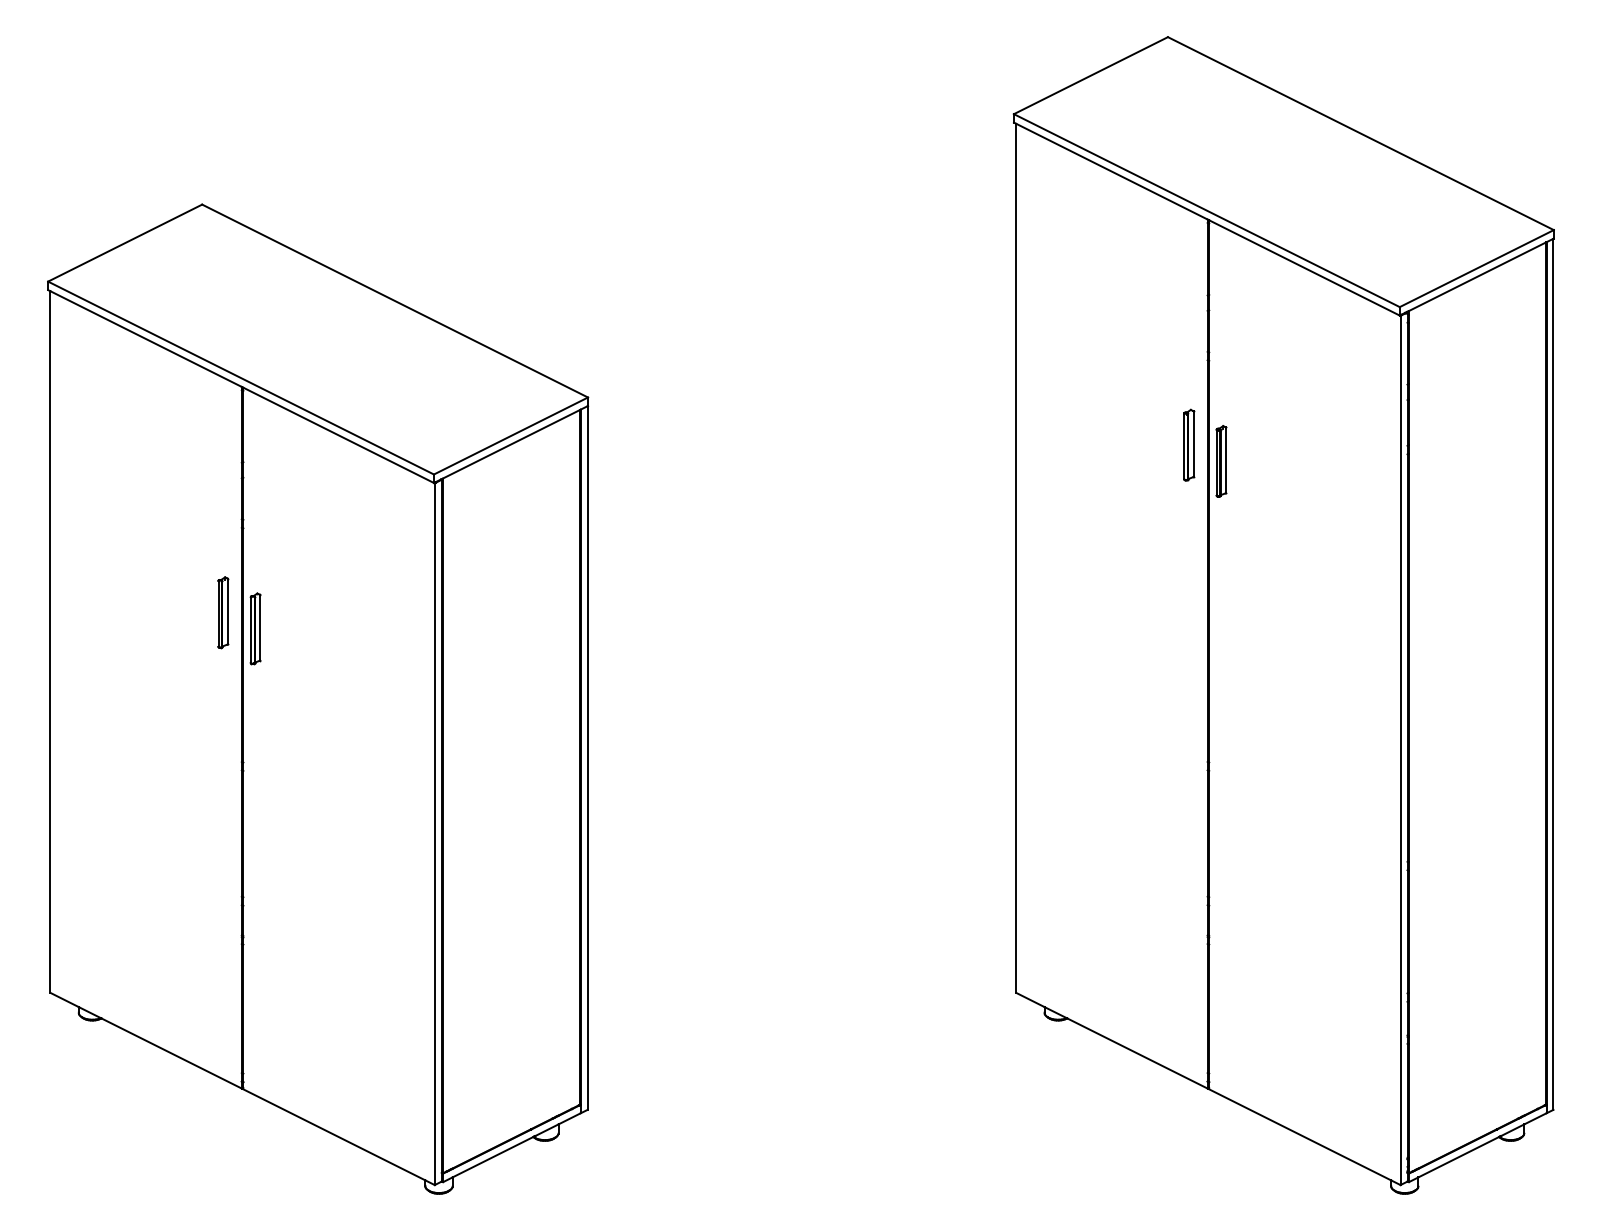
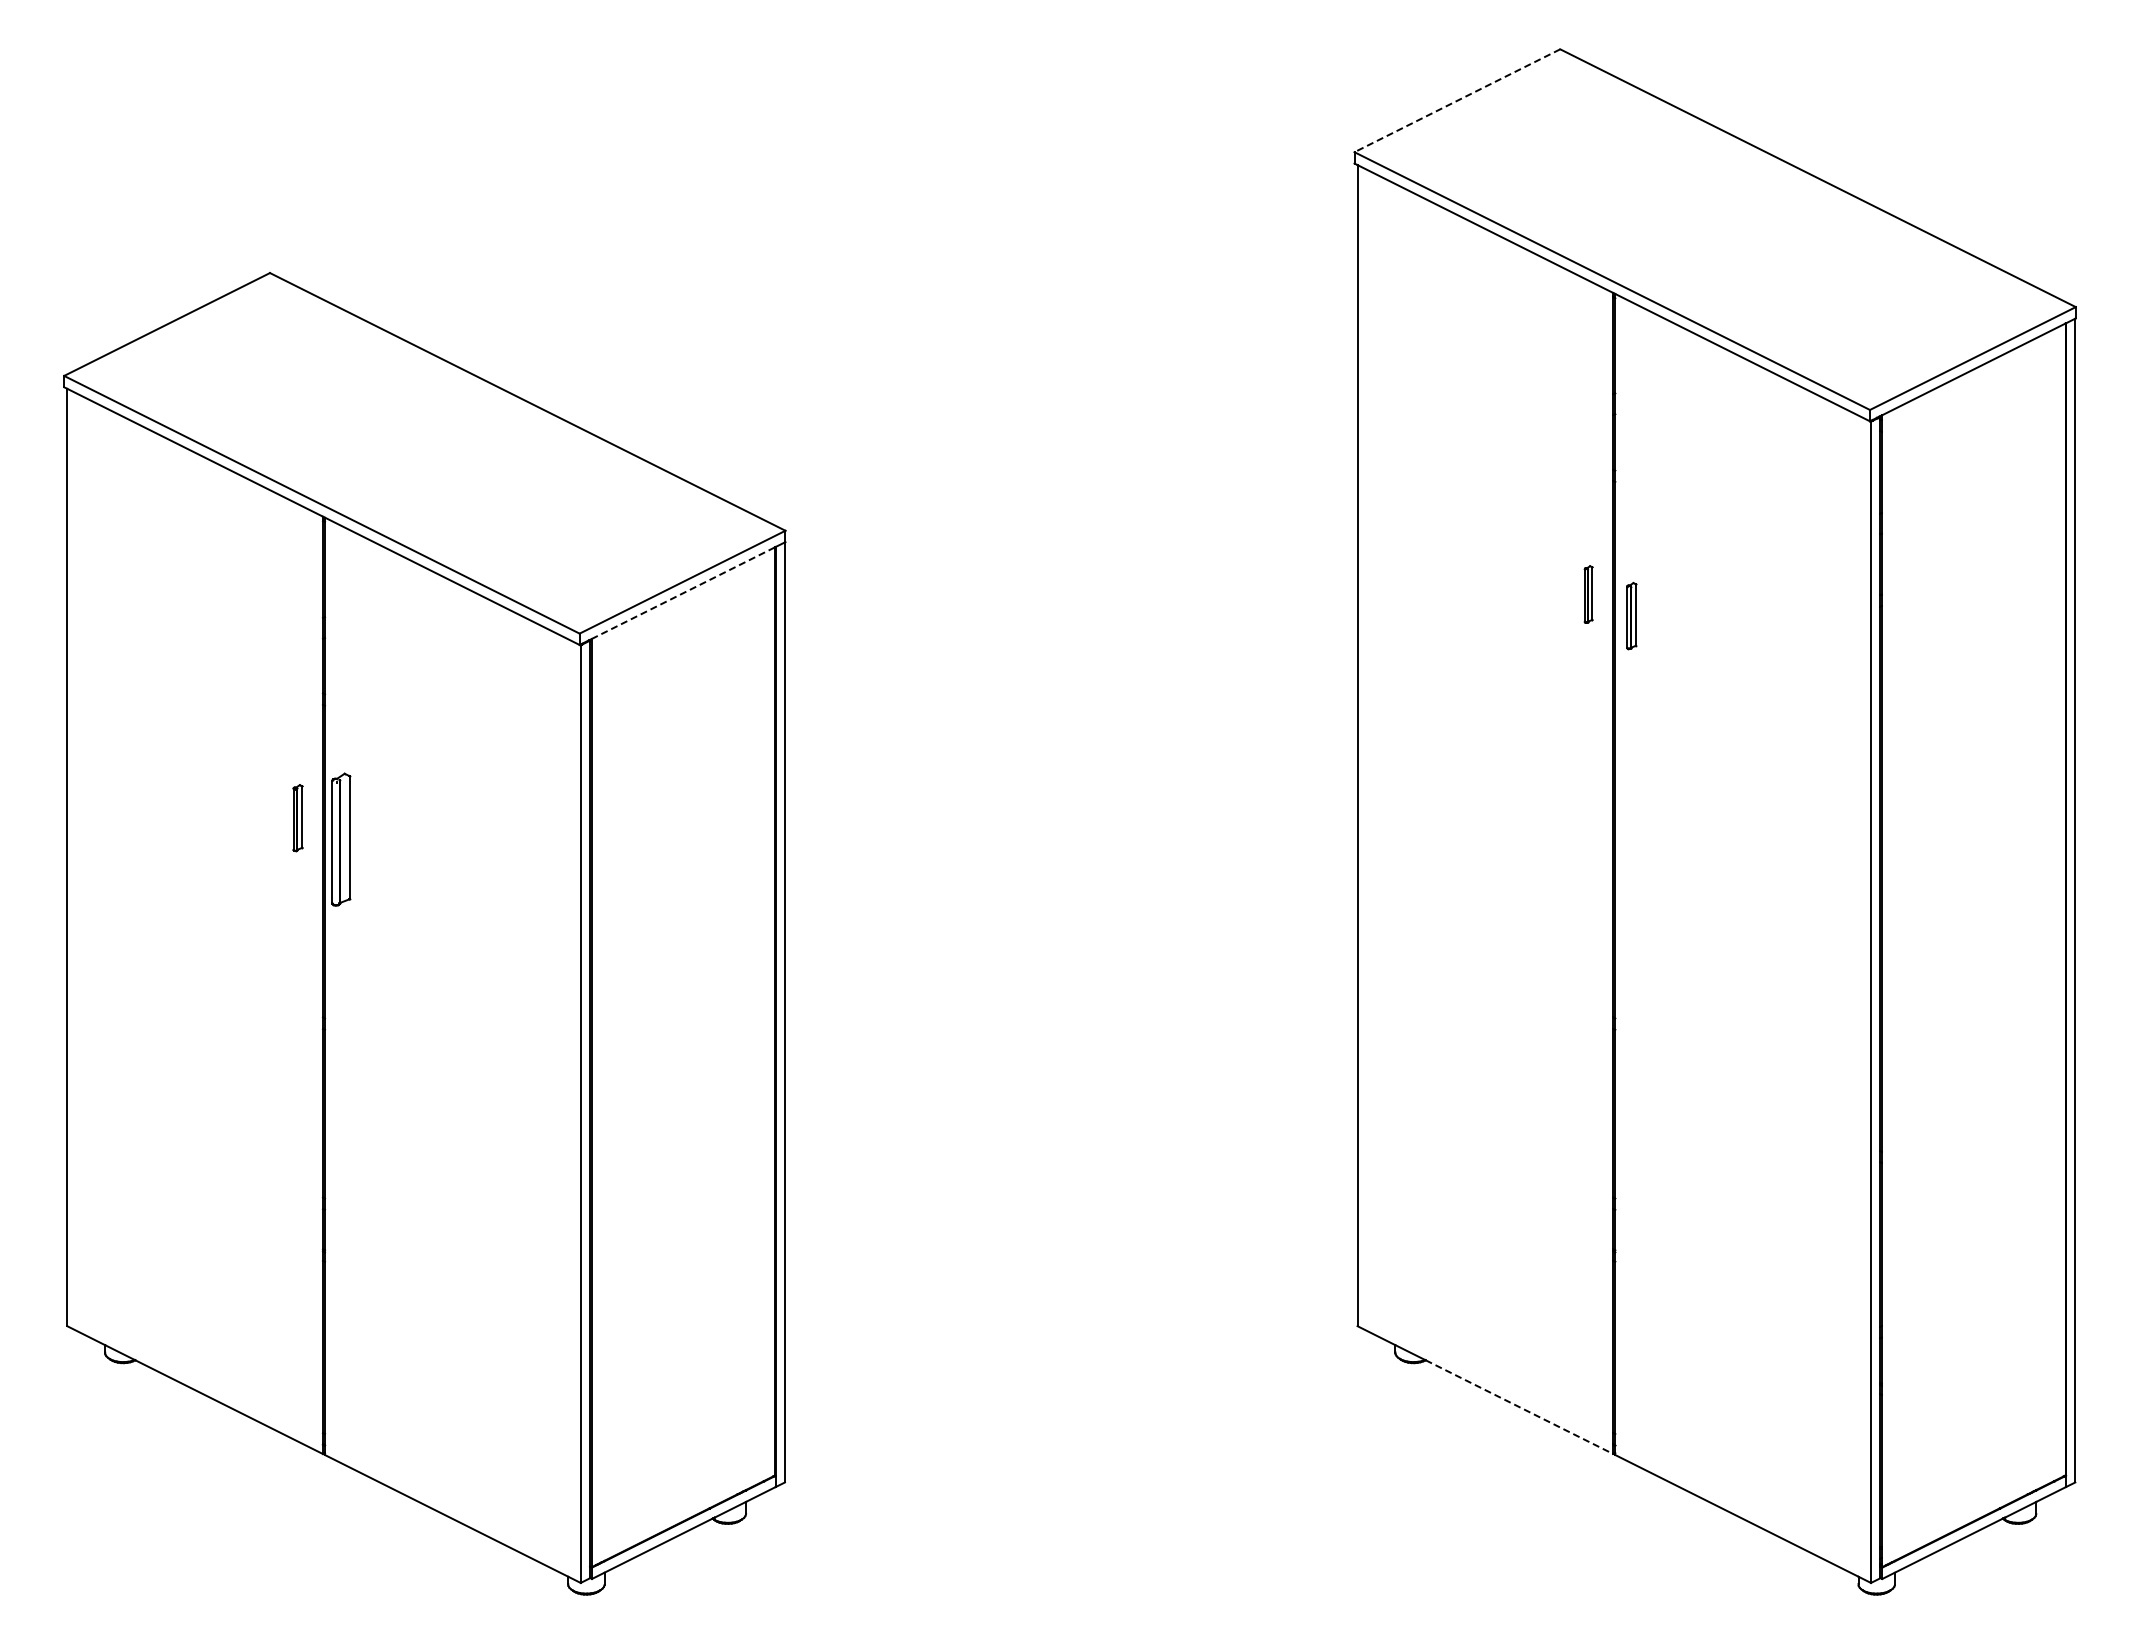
line: (1090, 75) -> (1456, 100), solid -> dashed
line: (511, 444) -> (683, 593), solid -> dashed
part: (1189, 445) -> (1588, 594), size x0.6
part: (1221, 460) -> (1631, 615), size x0.7
part: (222, 612) -> (297, 817), size x0.7
part: (255, 628) -> (341, 839), size x1.4
line: (1137, 1053) -> (1519, 1407), solid -> dashed

